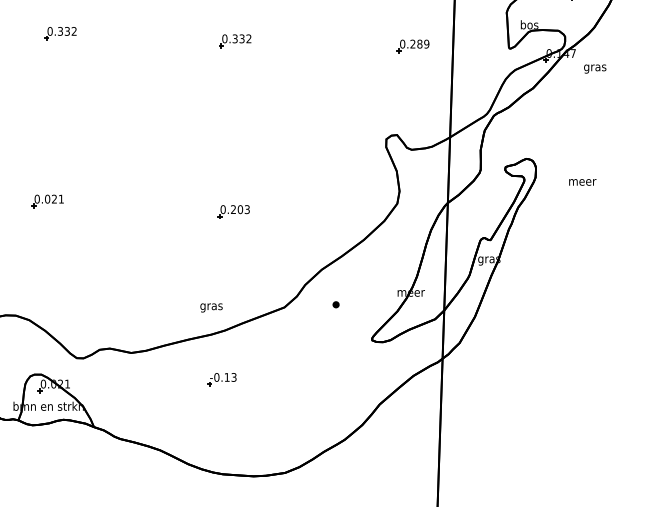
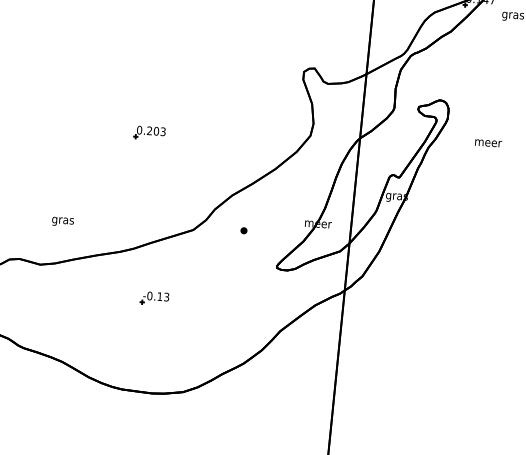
text: (582, 182) -> (488, 143), moved
text: (211, 307) -> (63, 221), moved
part: (221, 379) -> (154, 298), moved

